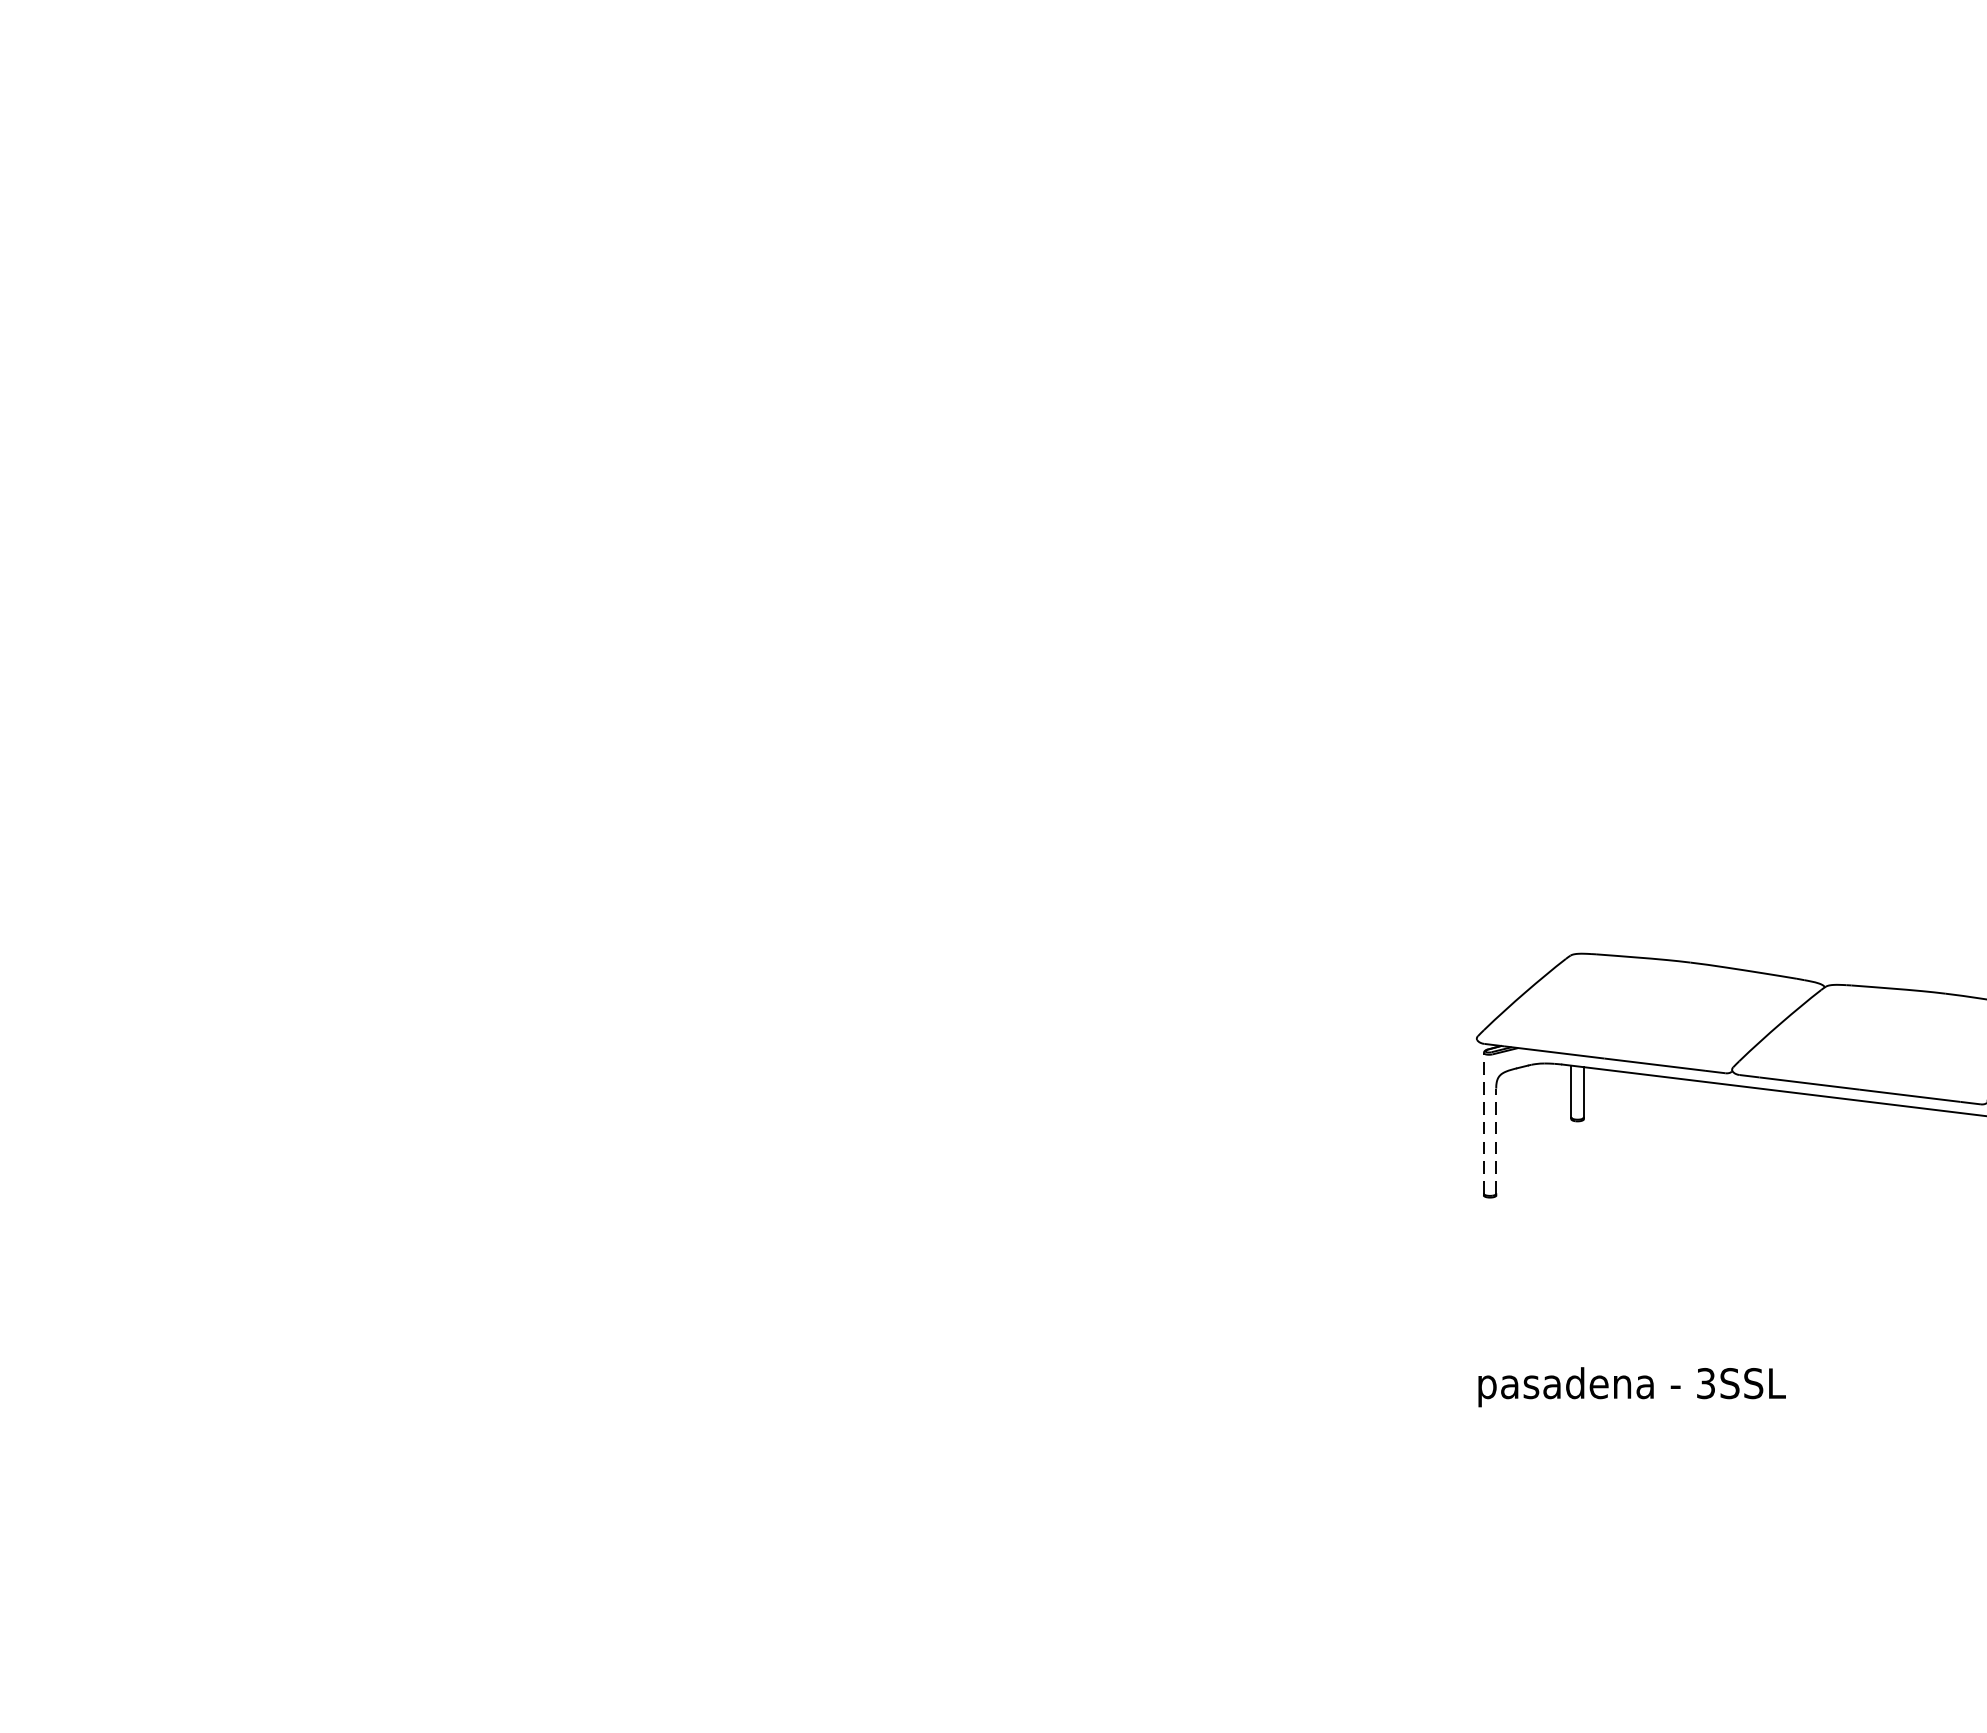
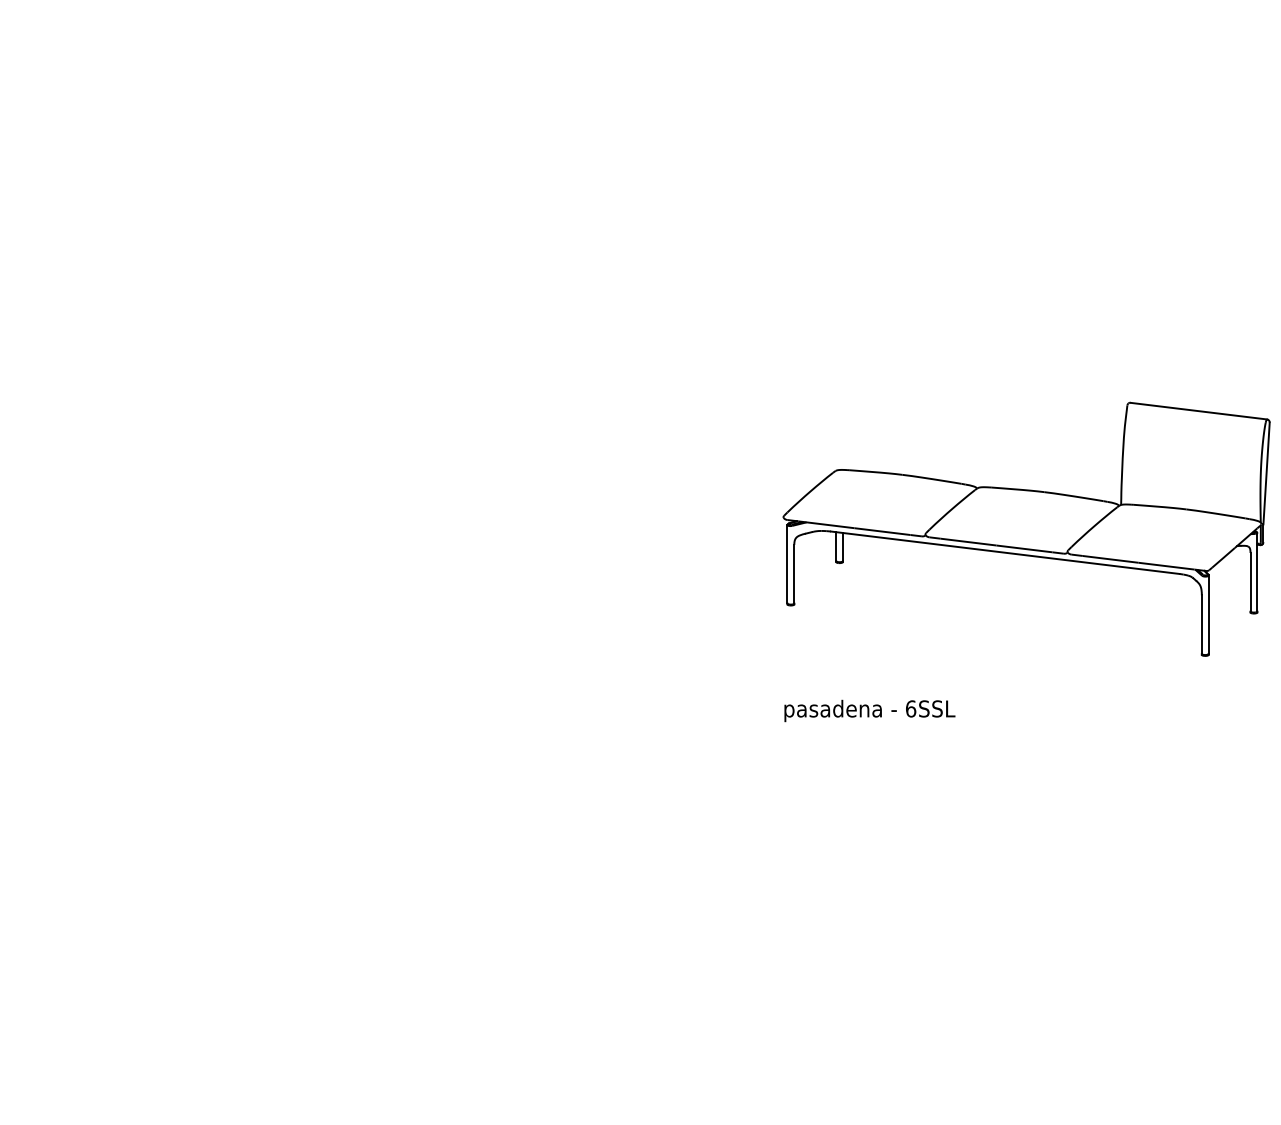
line: (1483, 1122) -> (787, 563), dashed -> solid
line: (1496, 1139) -> (794, 573), dashed -> solid
text: (1706, 1382) -> (911, 708), 3SSL -> 6SSL

